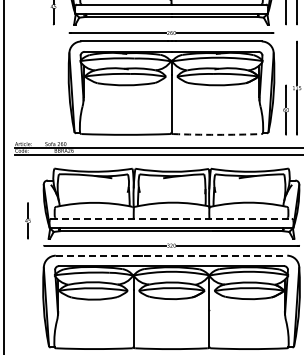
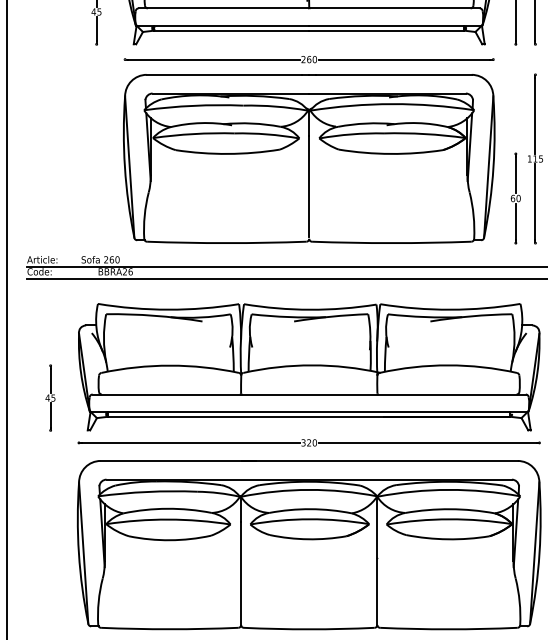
arc: (217, 134) -> (392, 242), dashed -> solid
line: (172, 218) -> (310, 393), dashed -> solid
line: (171, 255) -> (309, 460), dashed -> solid

